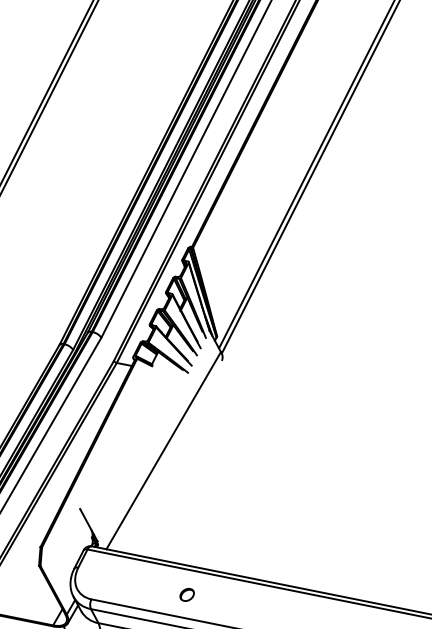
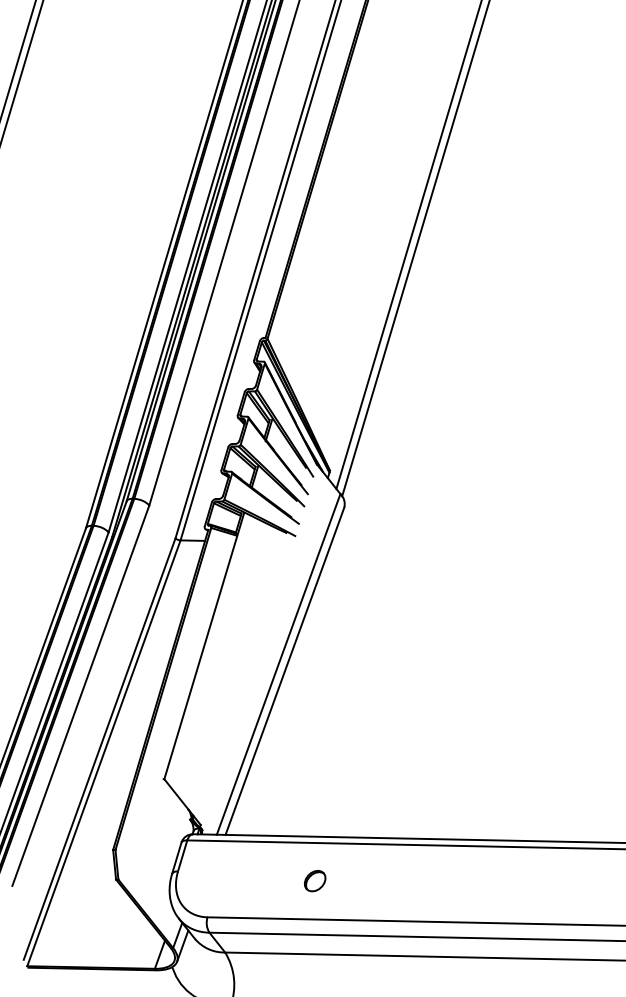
line: (119, 431) -> (204, 646), added
line: (166, 455) -> (284, 671), added
part: (186, 594) -> (313, 880), moved

